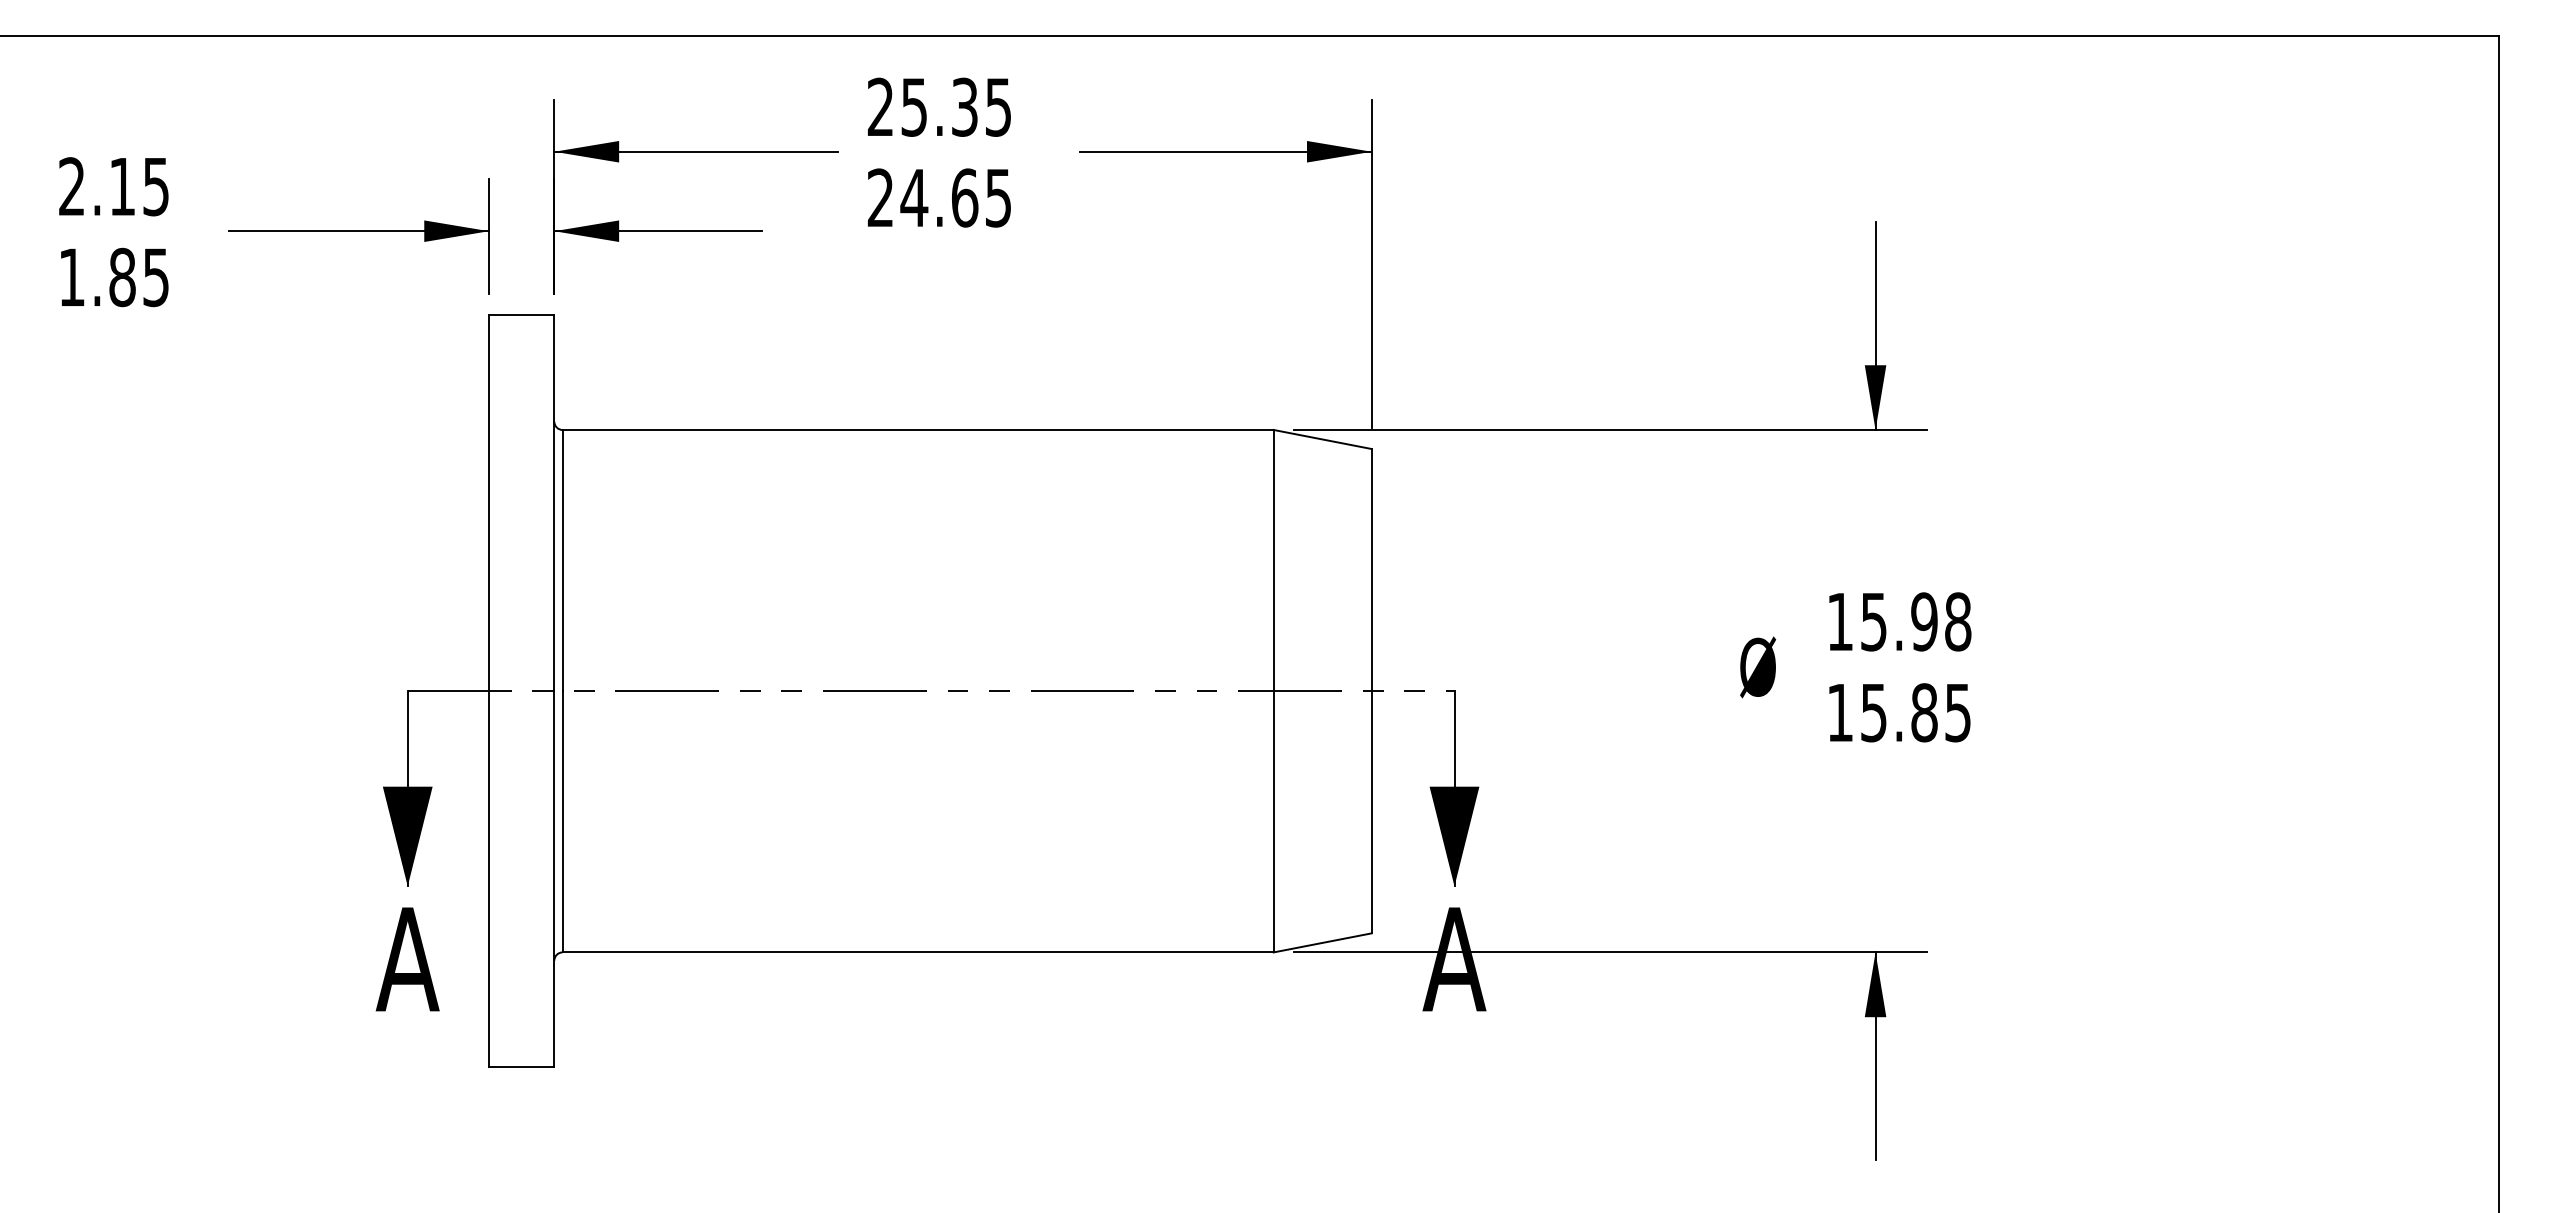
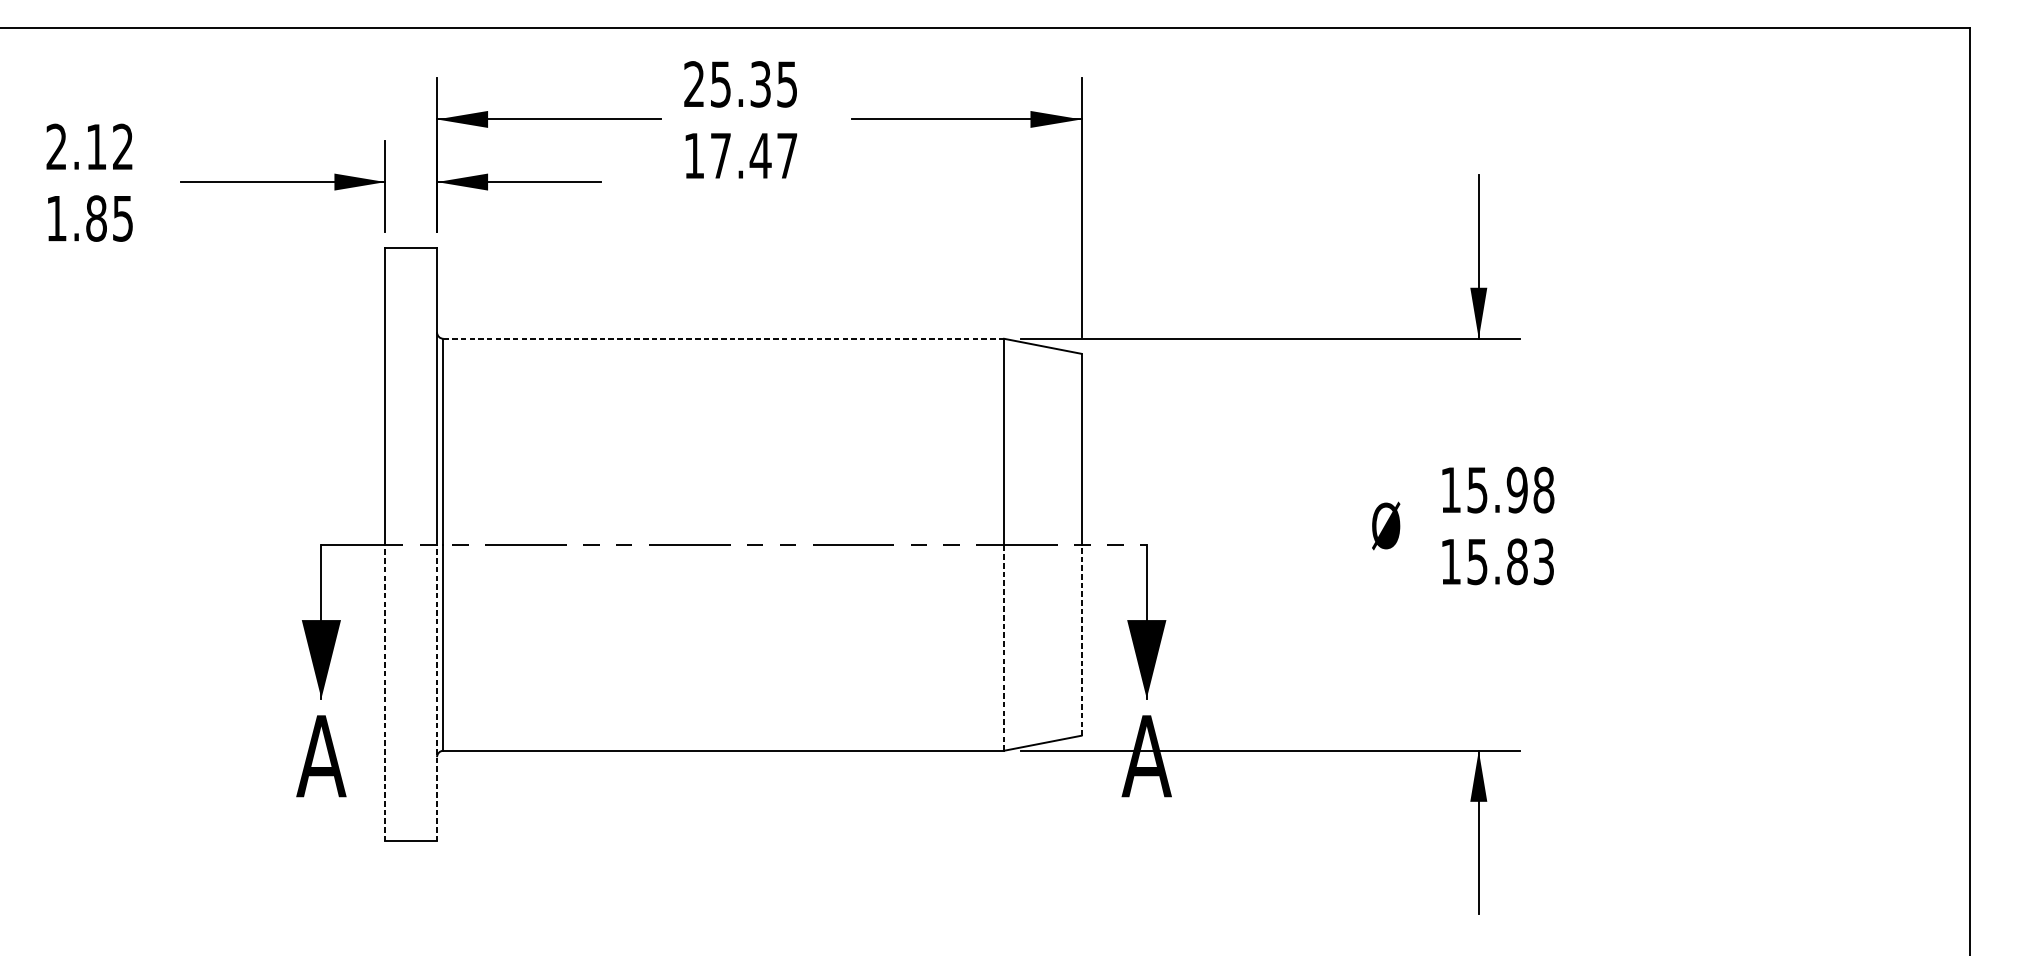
text: (155, 186) -> (122, 146), 2.15 -> 2.12
text: (938, 197) -> (739, 155), 24.65 -> 17.47
line: (918, 429) -> (724, 338), solid -> dashed
text: (1958, 712) -> (1544, 561), 15.85 -> 15.83
line: (1371, 811) -> (1081, 639), solid -> dashed
line: (1273, 821) -> (1004, 647), solid -> dashed
line: (488, 879) -> (385, 693), solid -> dashed
line: (554, 879) -> (437, 693), solid -> dashed

